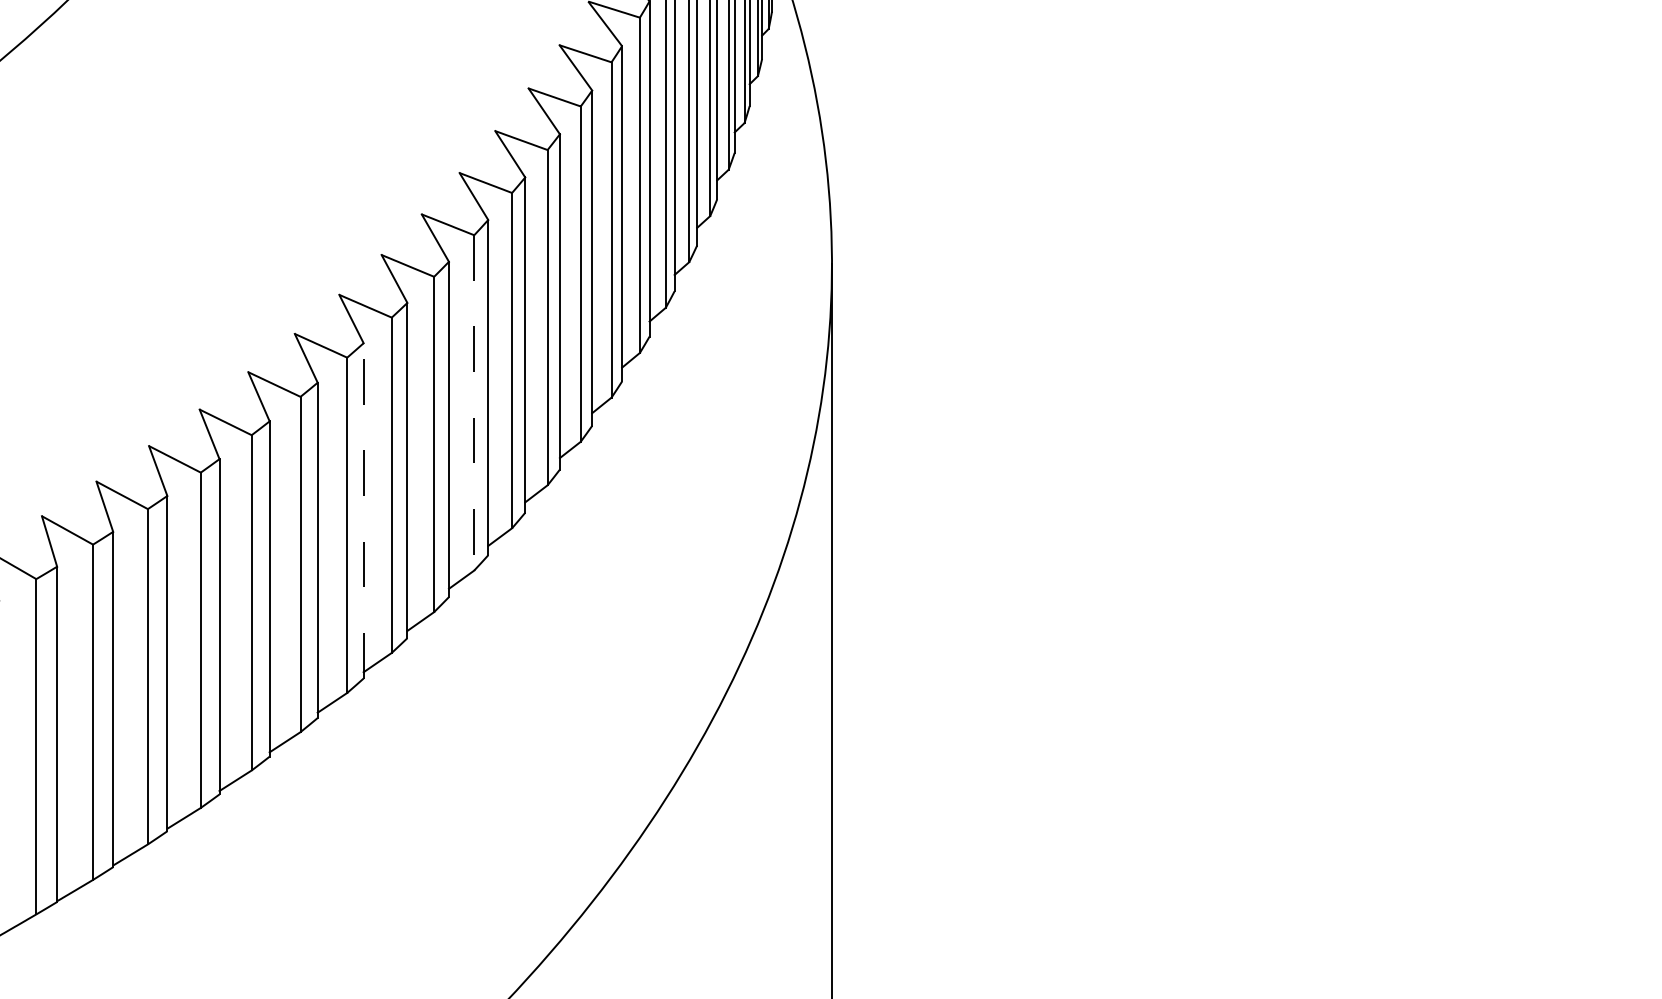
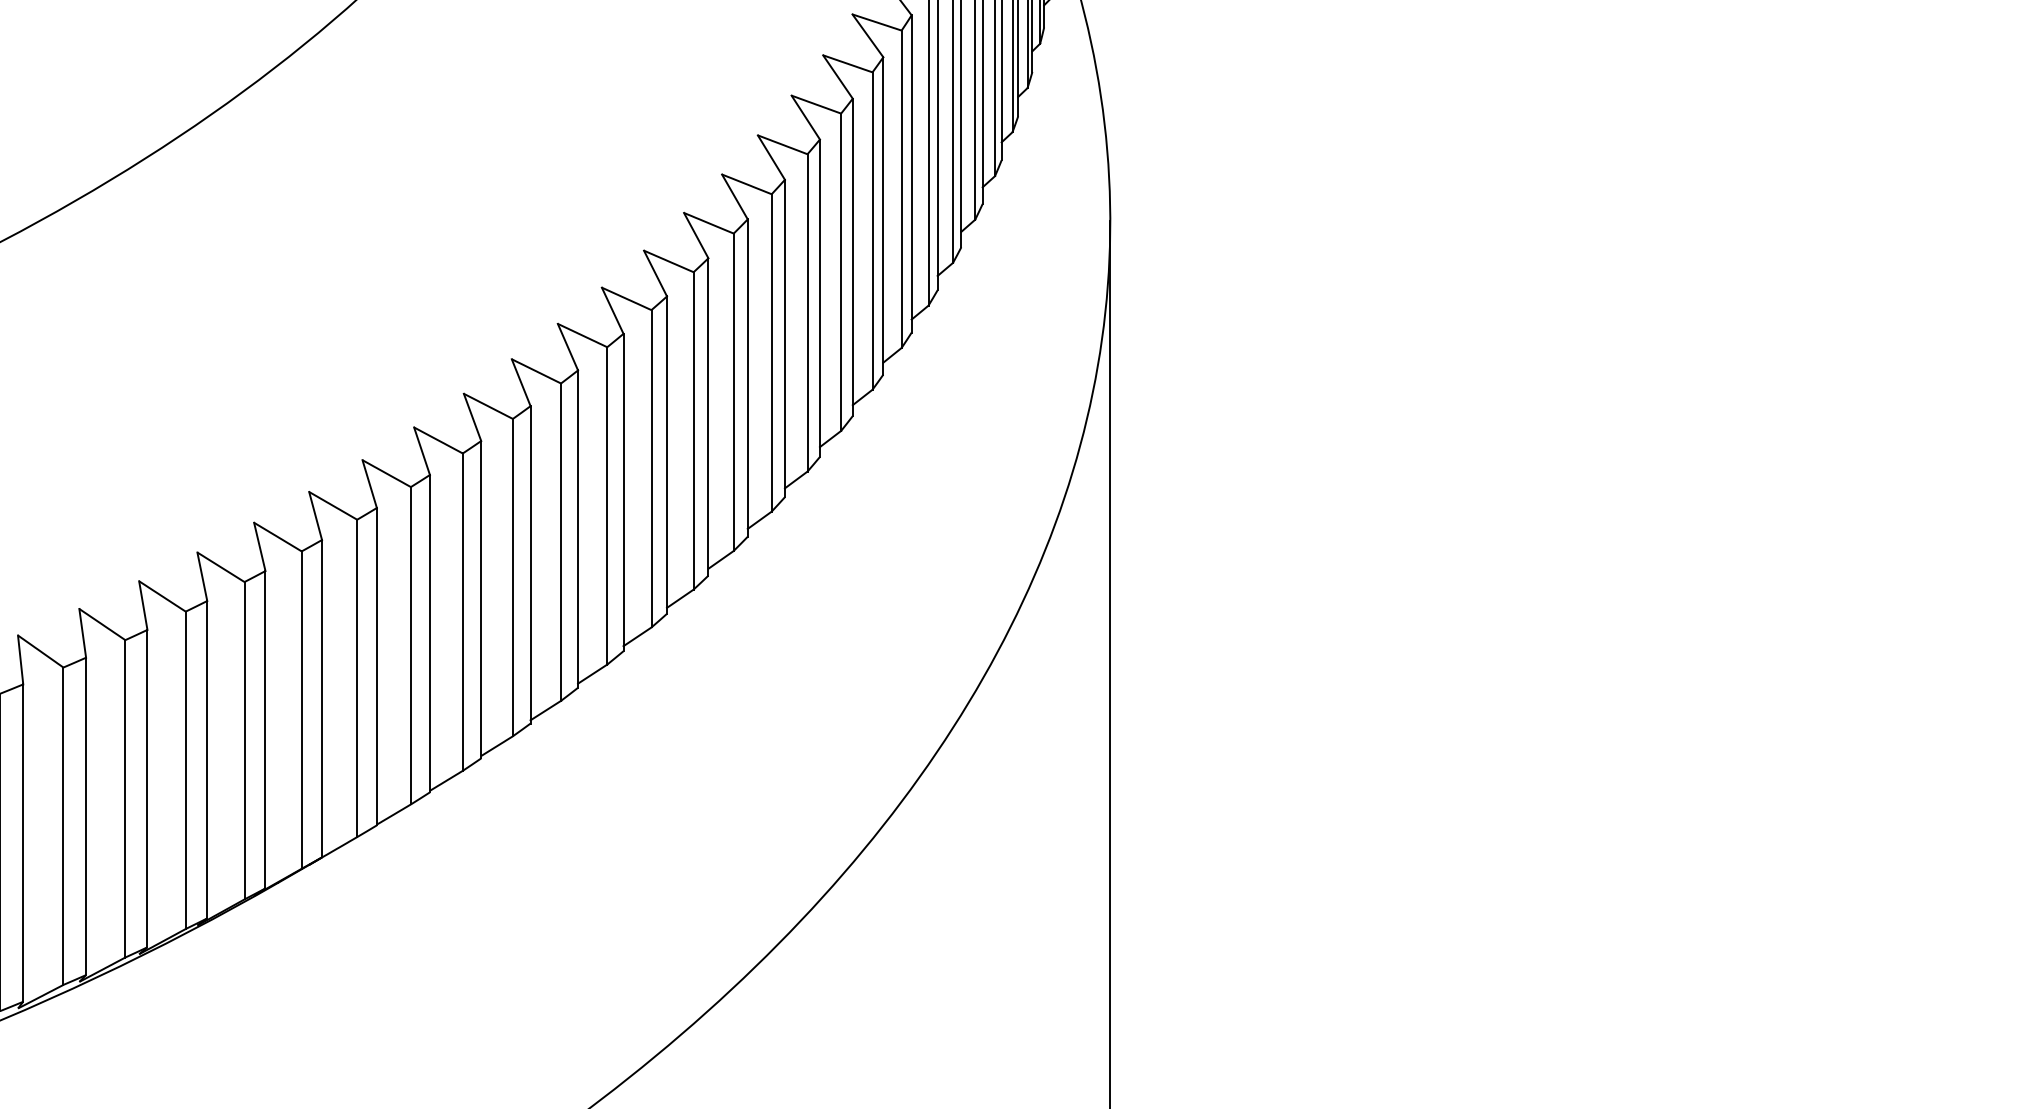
line: (474, 402) -> (771, 352), dashed -> solid
line: (364, 511) -> (667, 455), dashed -> solid

